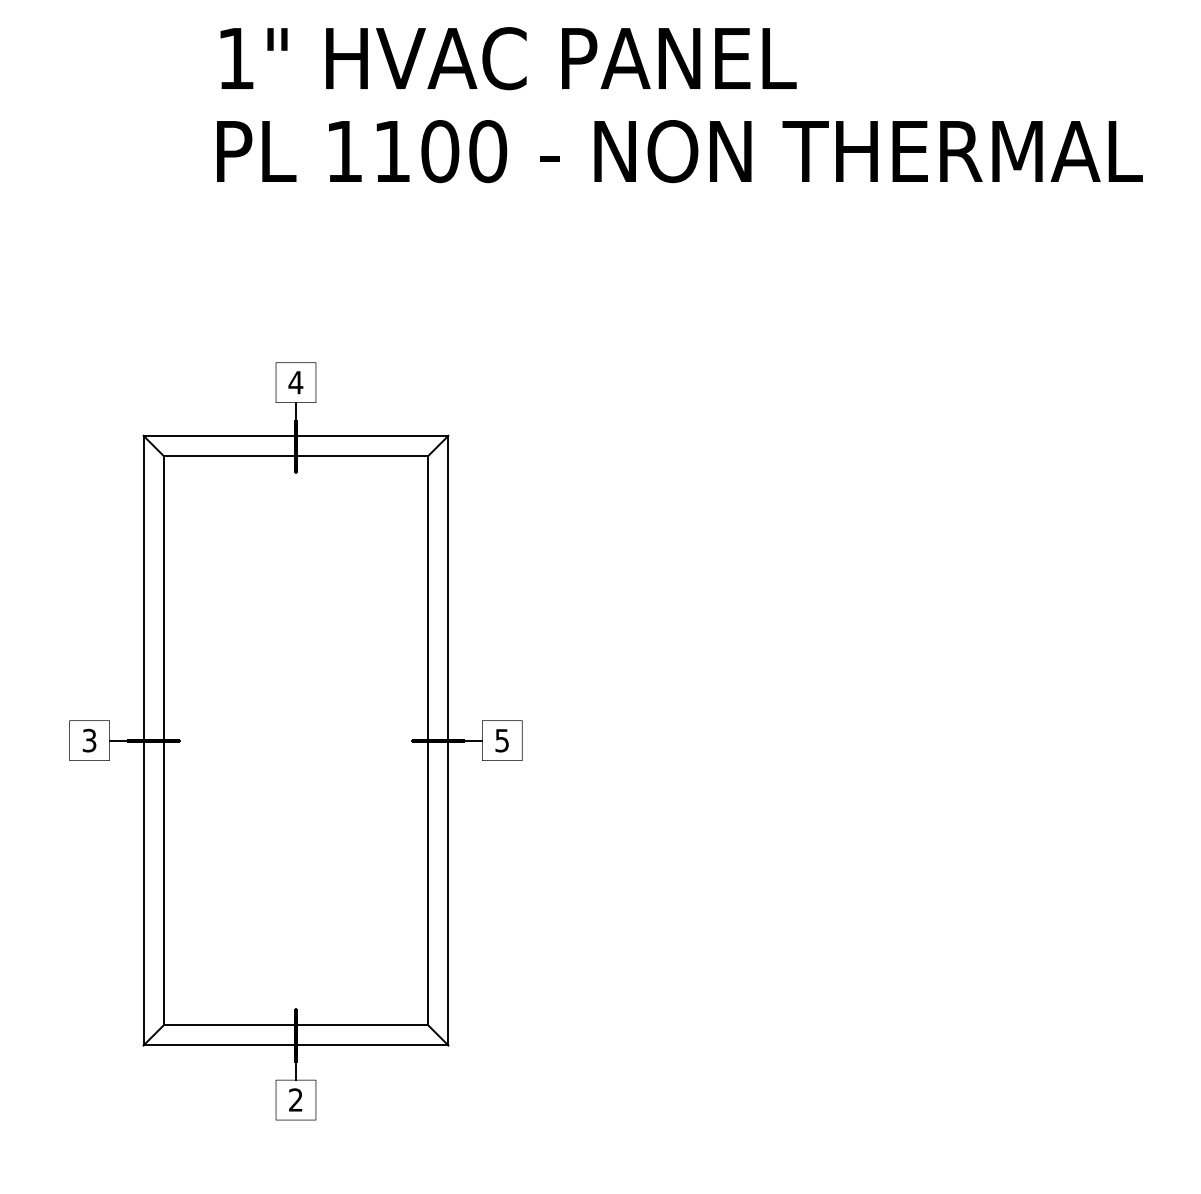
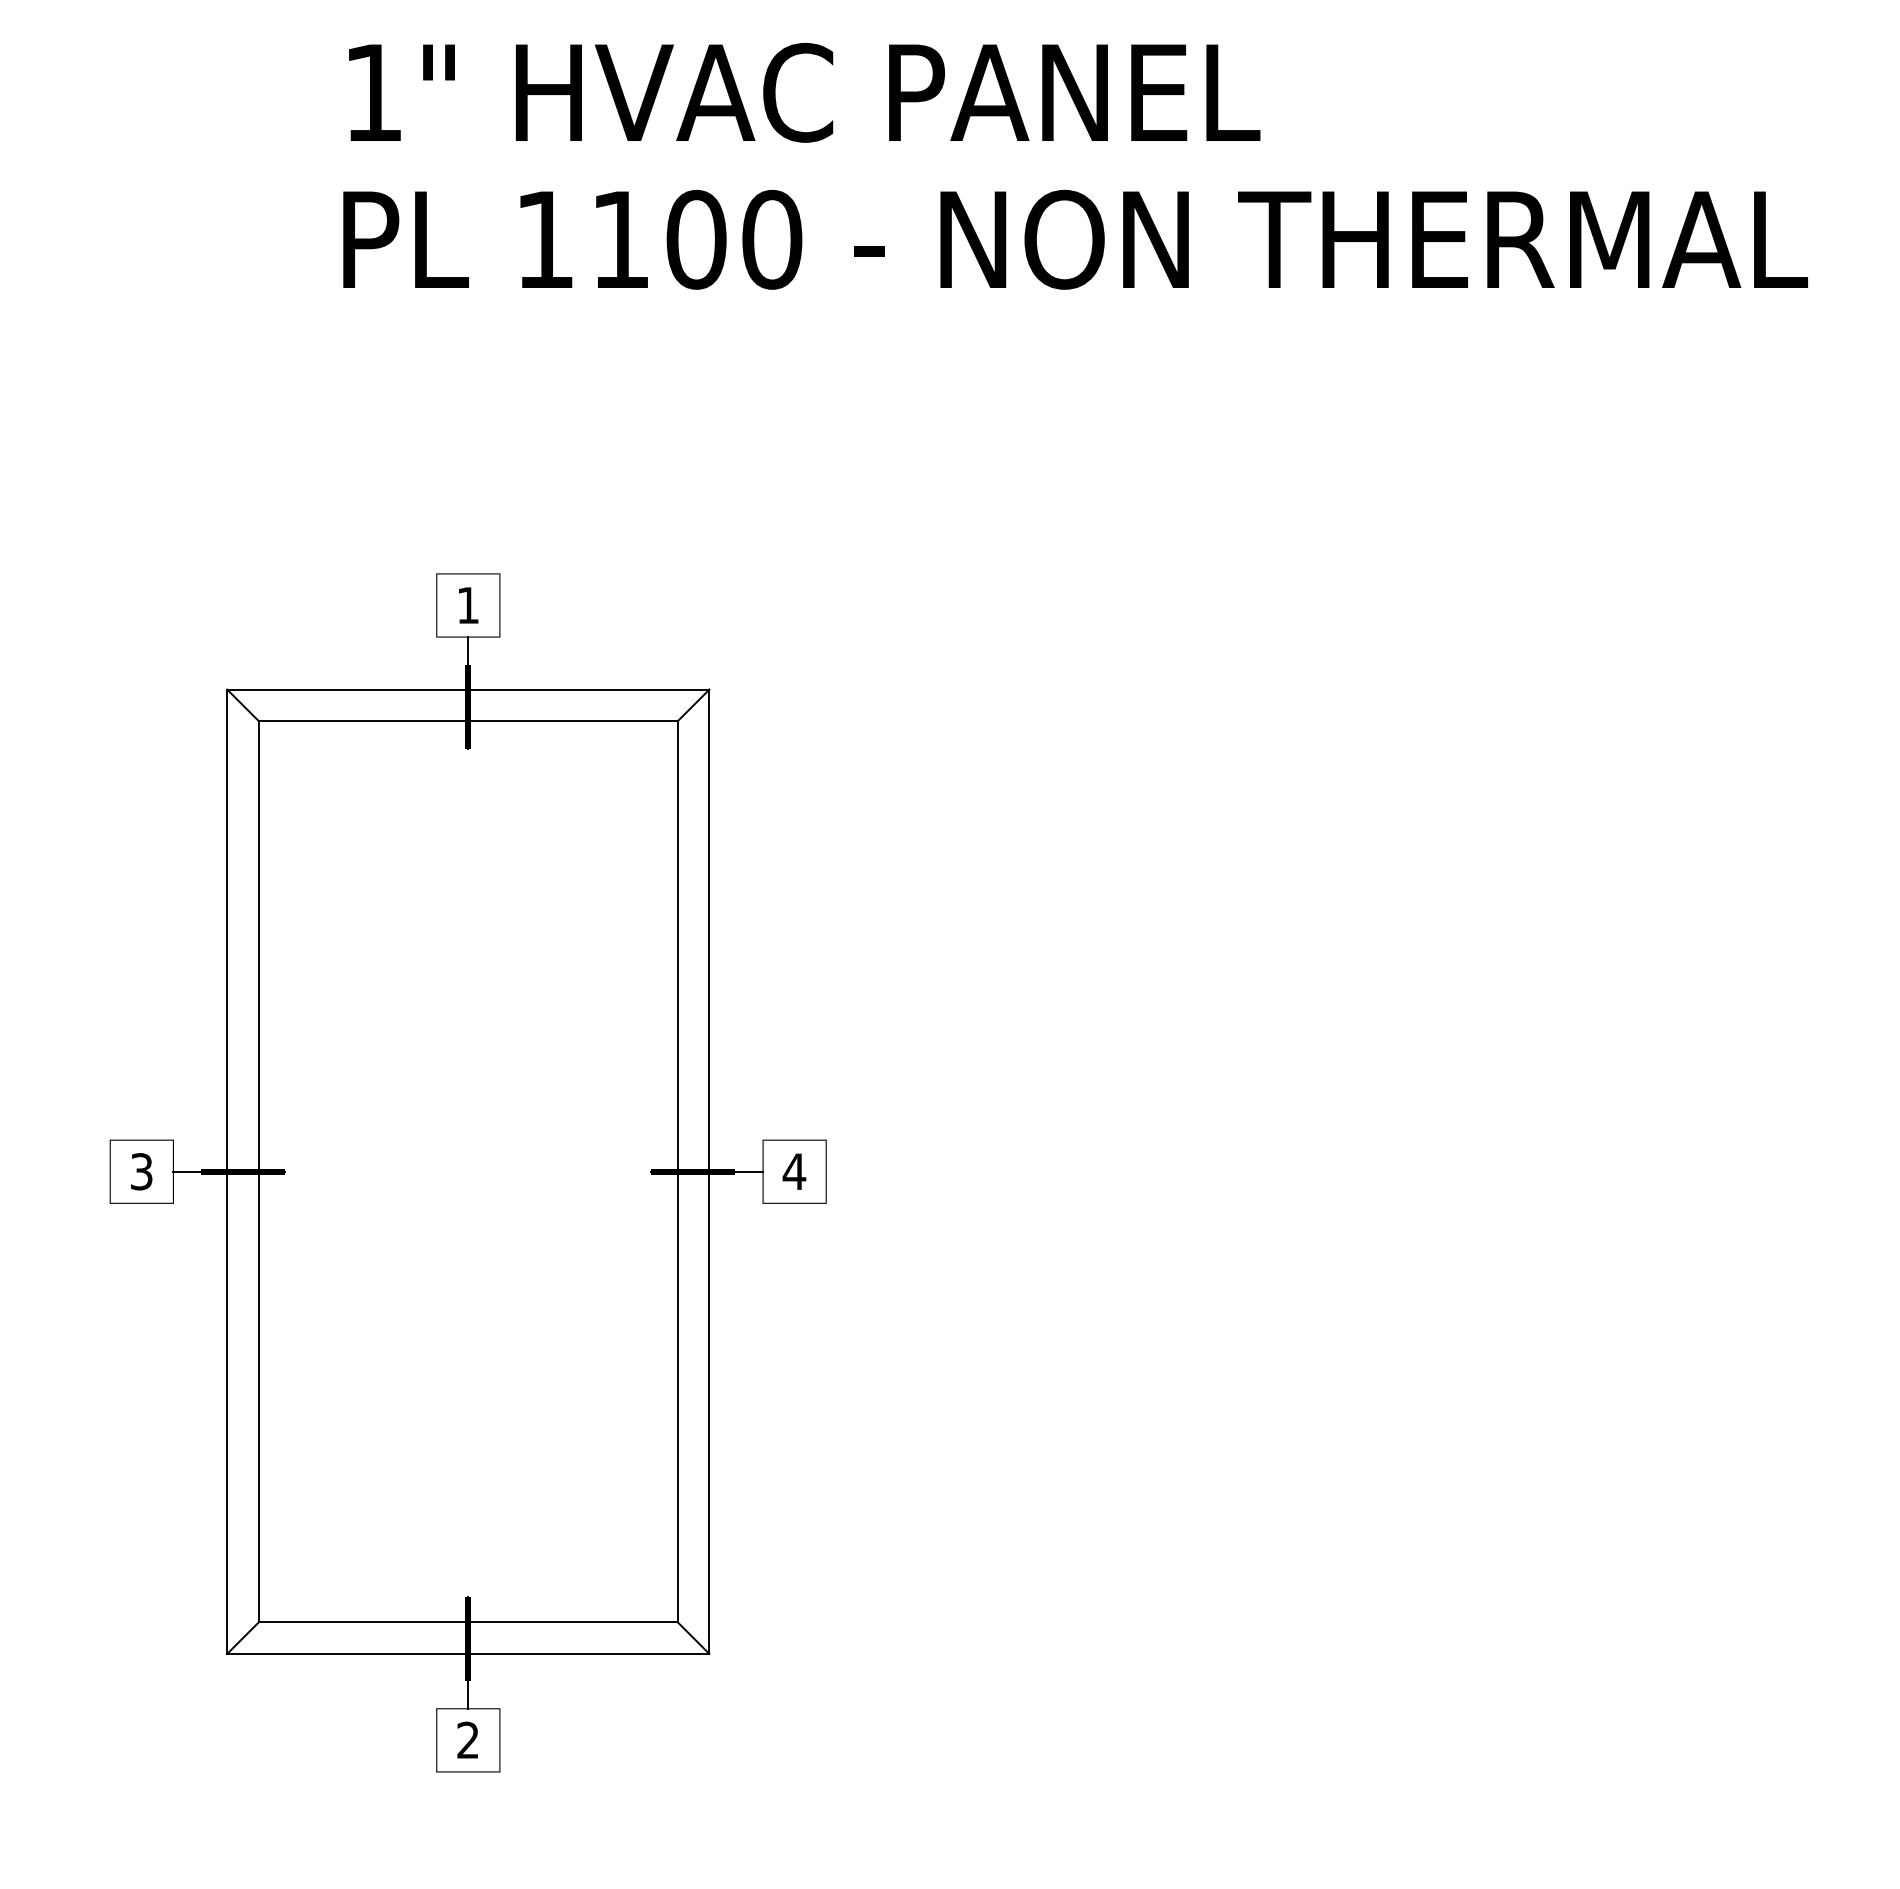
text: (295, 382) -> (467, 605), 4 -> 1
text: (501, 740) -> (793, 1171), 5 -> 4

